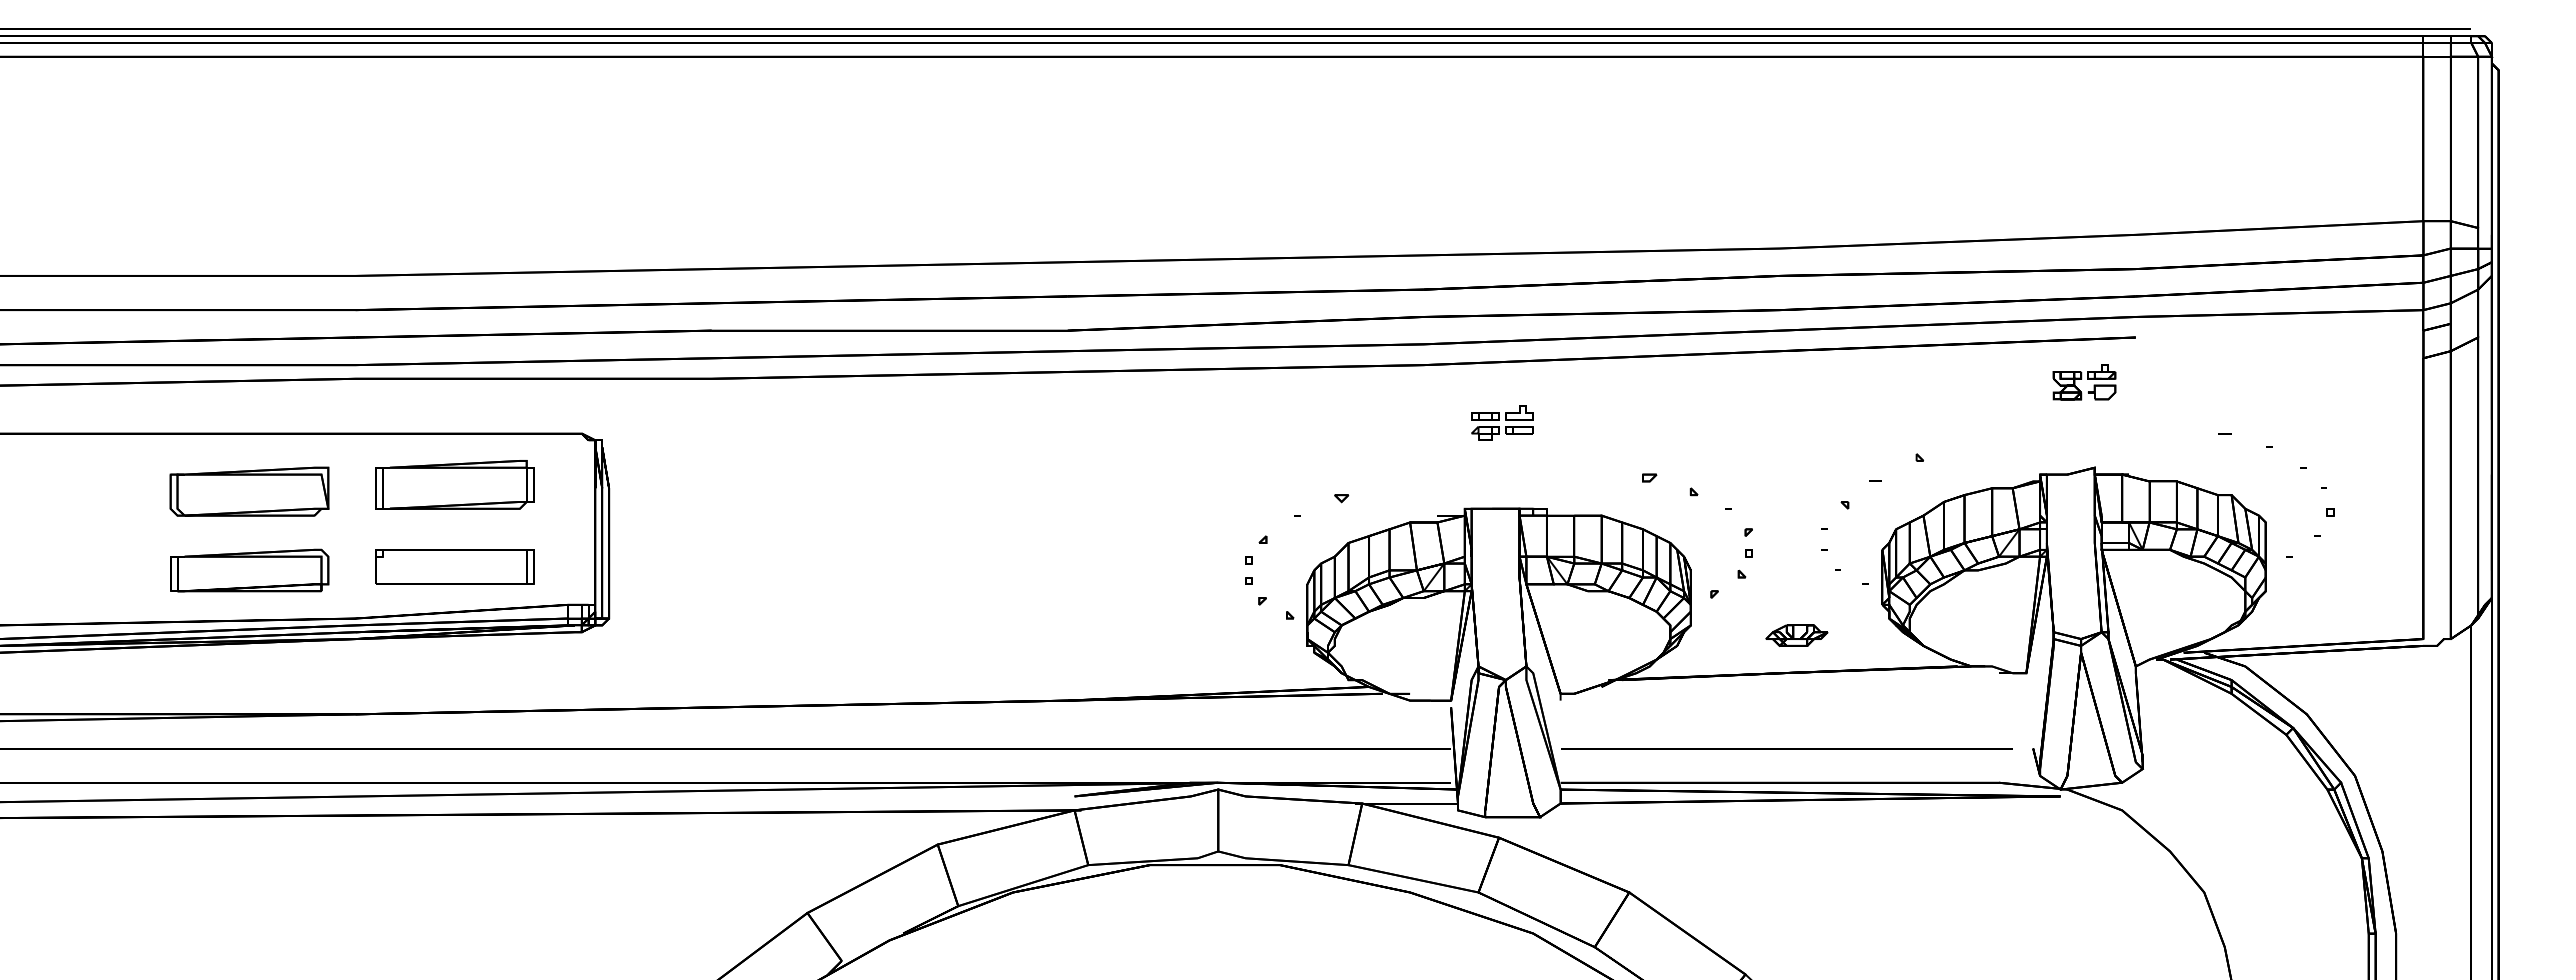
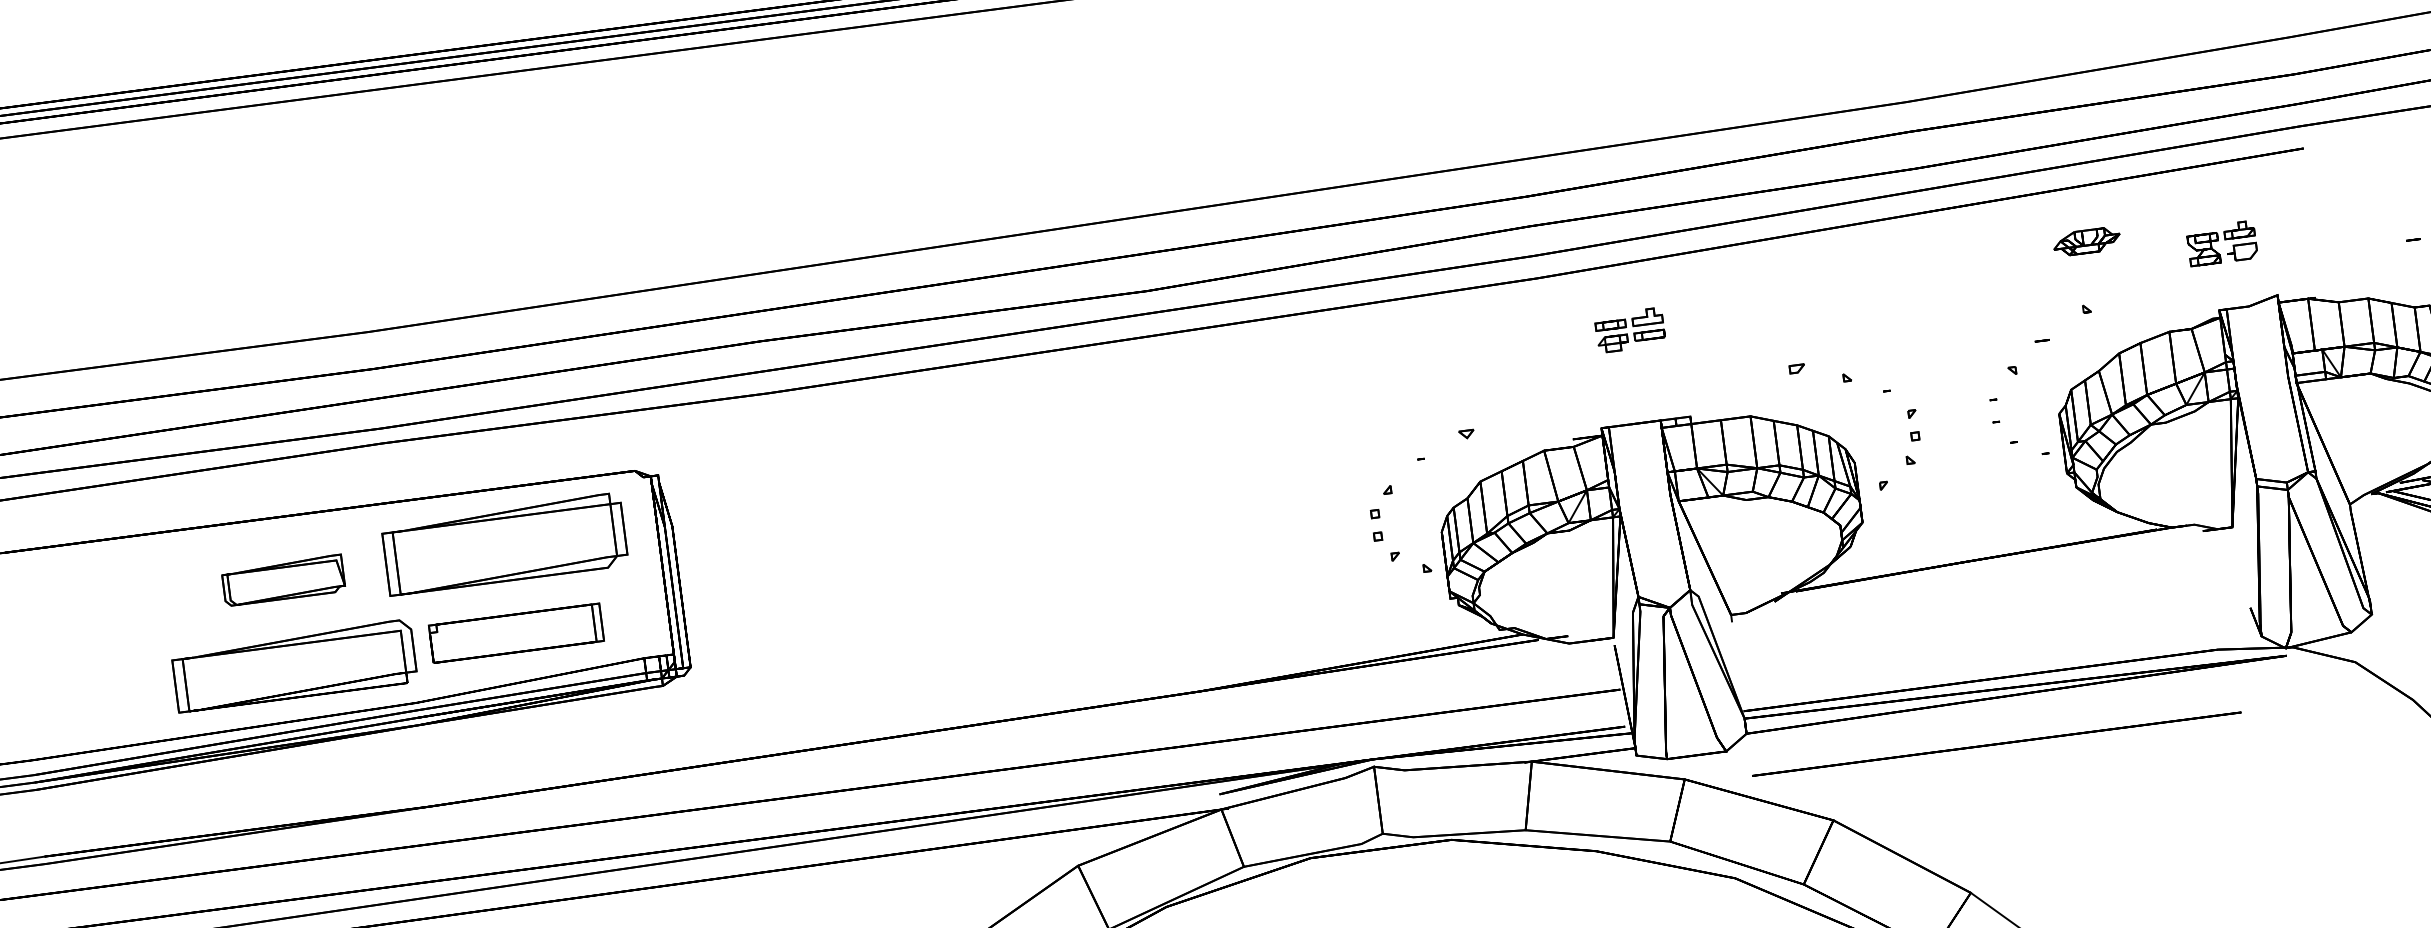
part: (2084, 382) -> (2222, 243), moved
part: (454, 484) -> (504, 543), size x1.4
part: (249, 491) -> (283, 580), size x0.7
part: (249, 570) -> (294, 665), size x1.4
part: (1796, 635) -> (2086, 241), moved
line: (1786, 748) -> (1996, 744), moved

